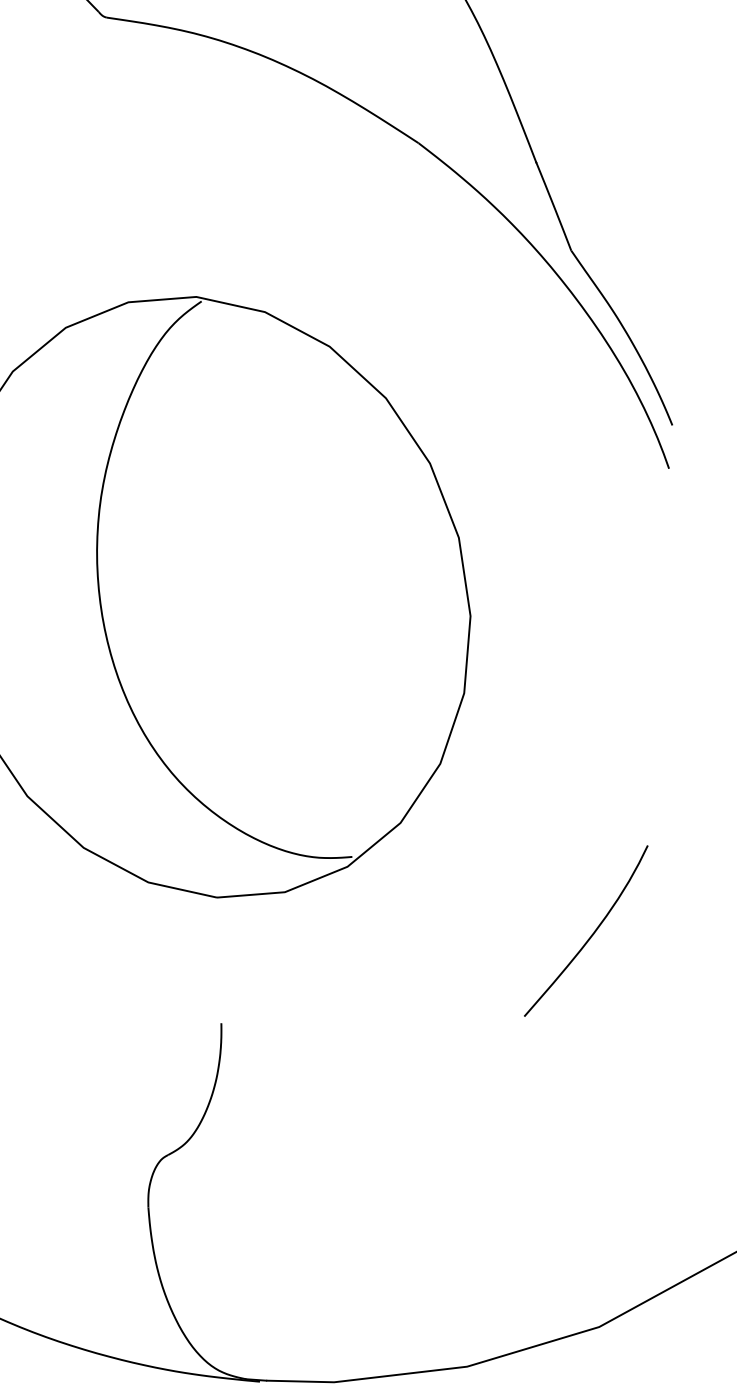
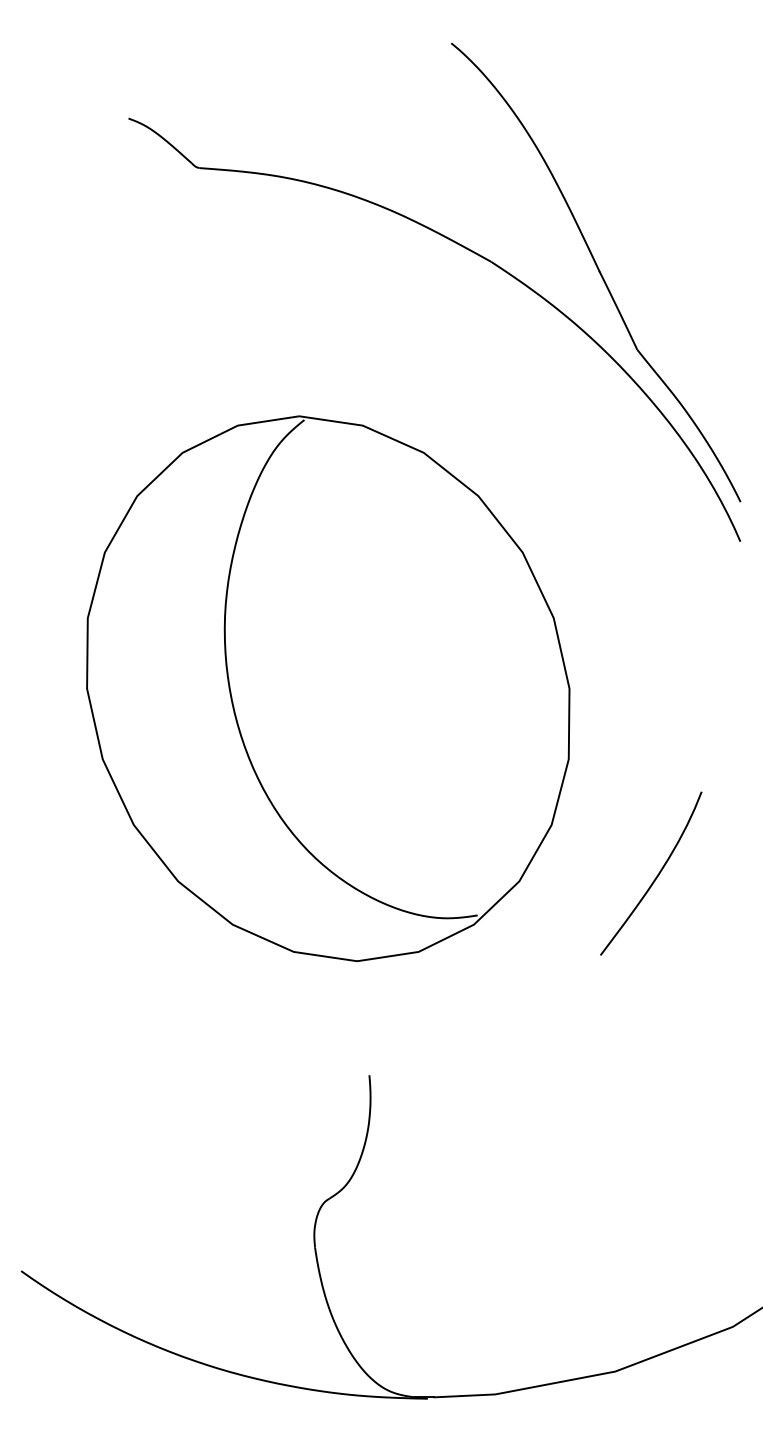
curve: (590, 935) -> (655, 877), moved

